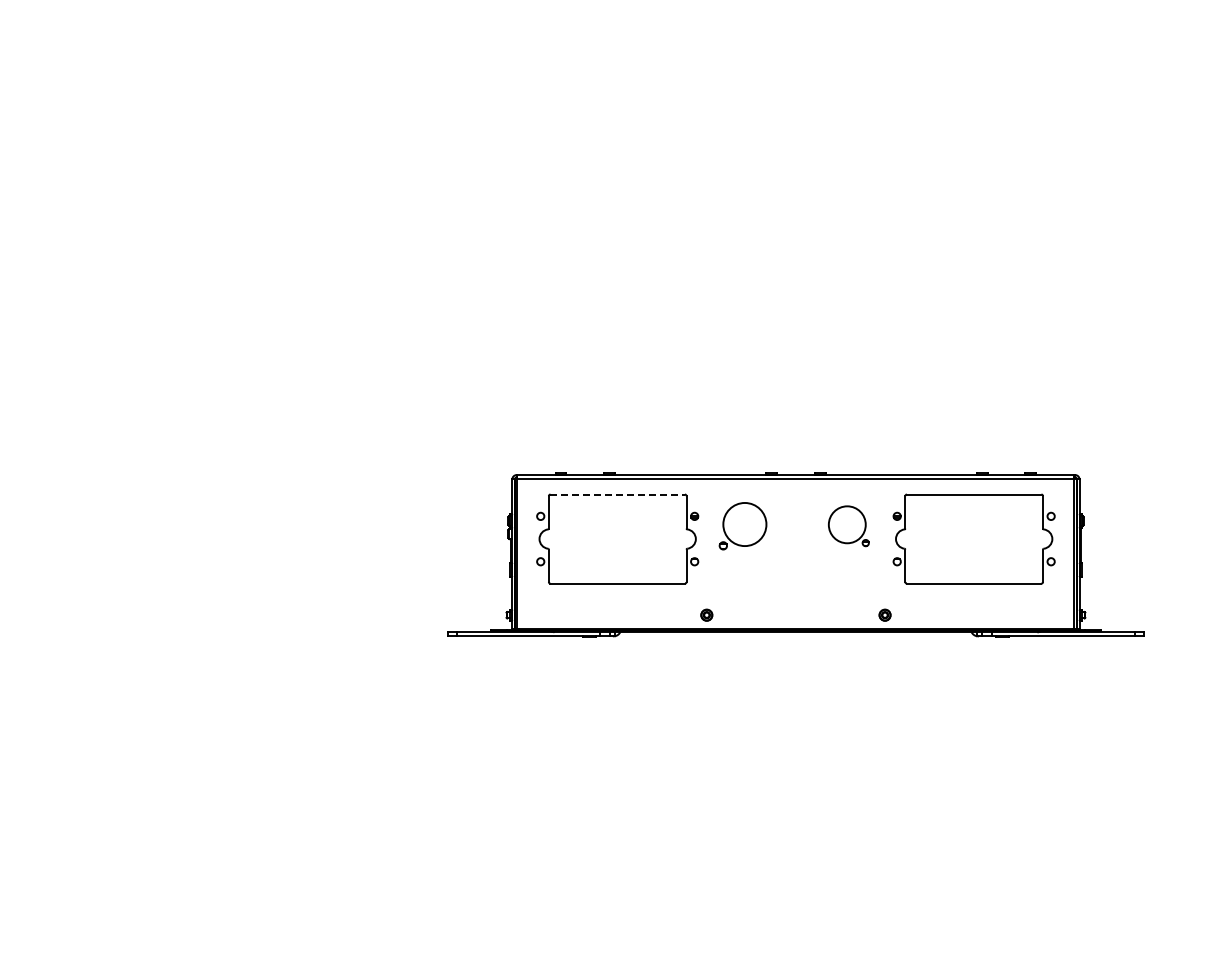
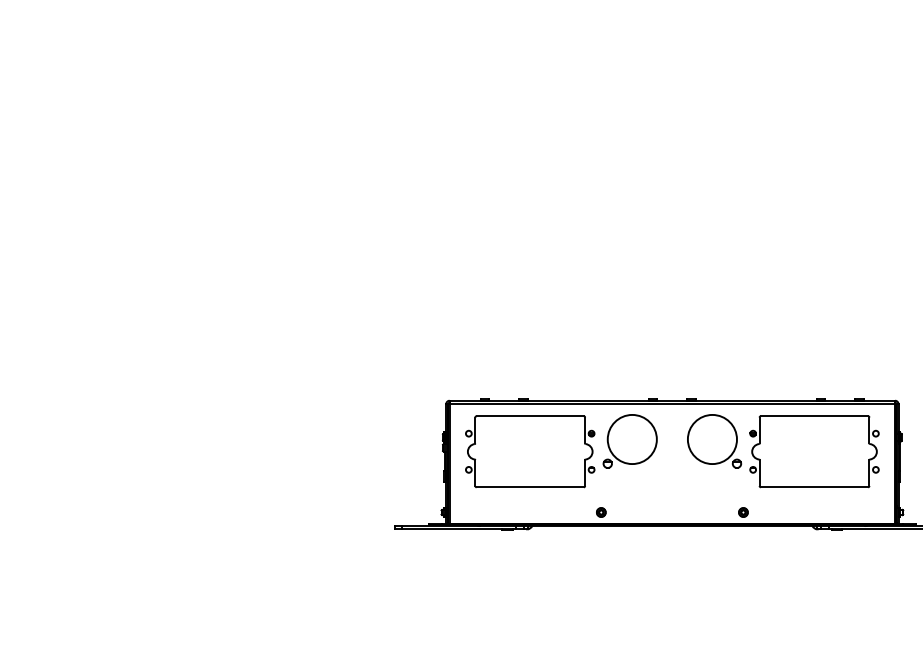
line: (618, 494) -> (530, 416), dashed -> solid
part: (742, 526) -> (629, 441), size x1.43
part: (848, 526) -> (714, 441), size x1.67

